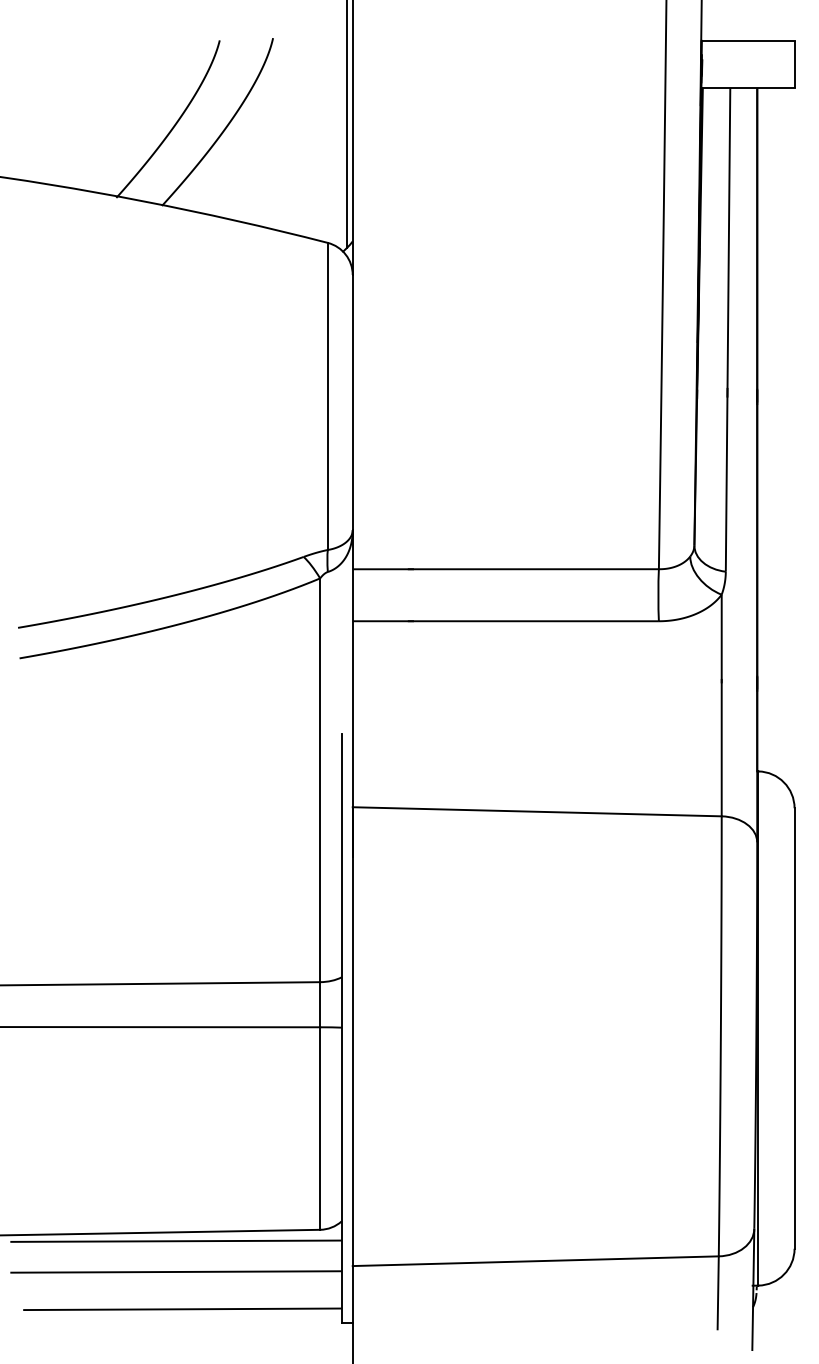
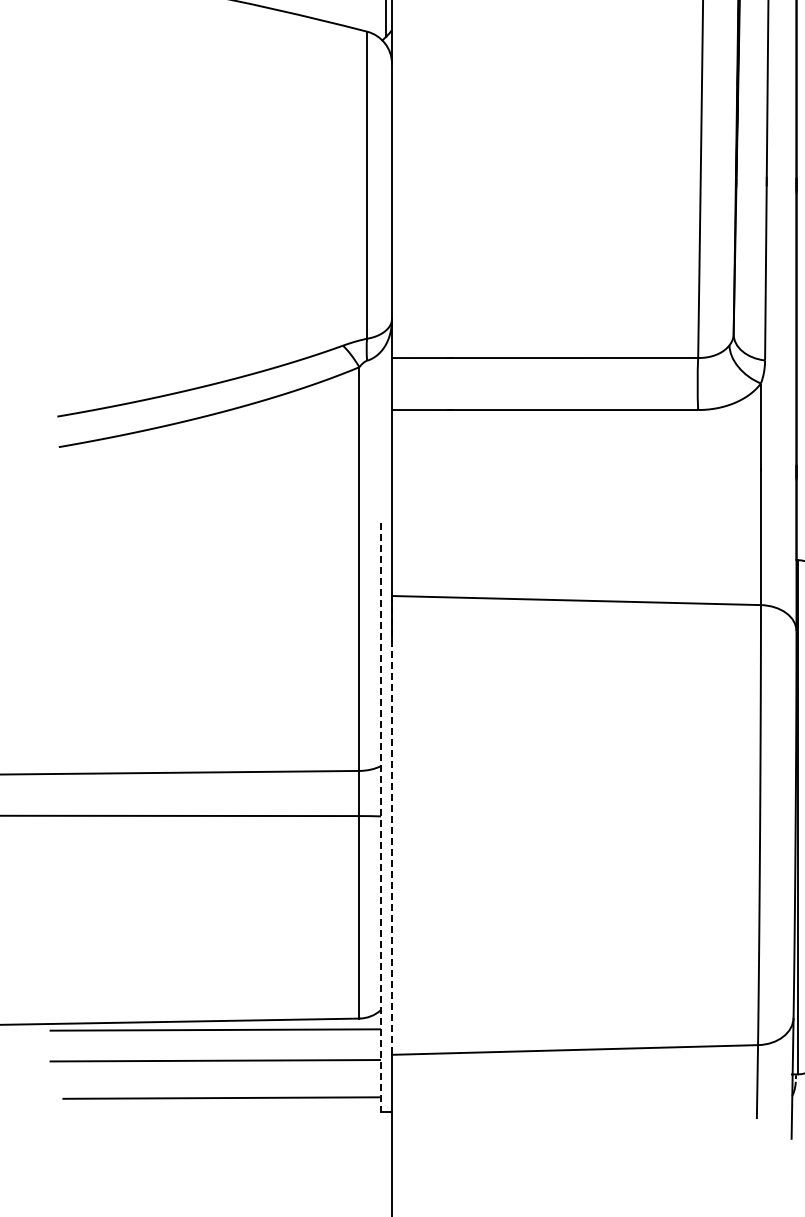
line: (341, 1028) -> (380, 817), solid -> dashed
line: (352, 1037) -> (391, 826), solid -> dashed

